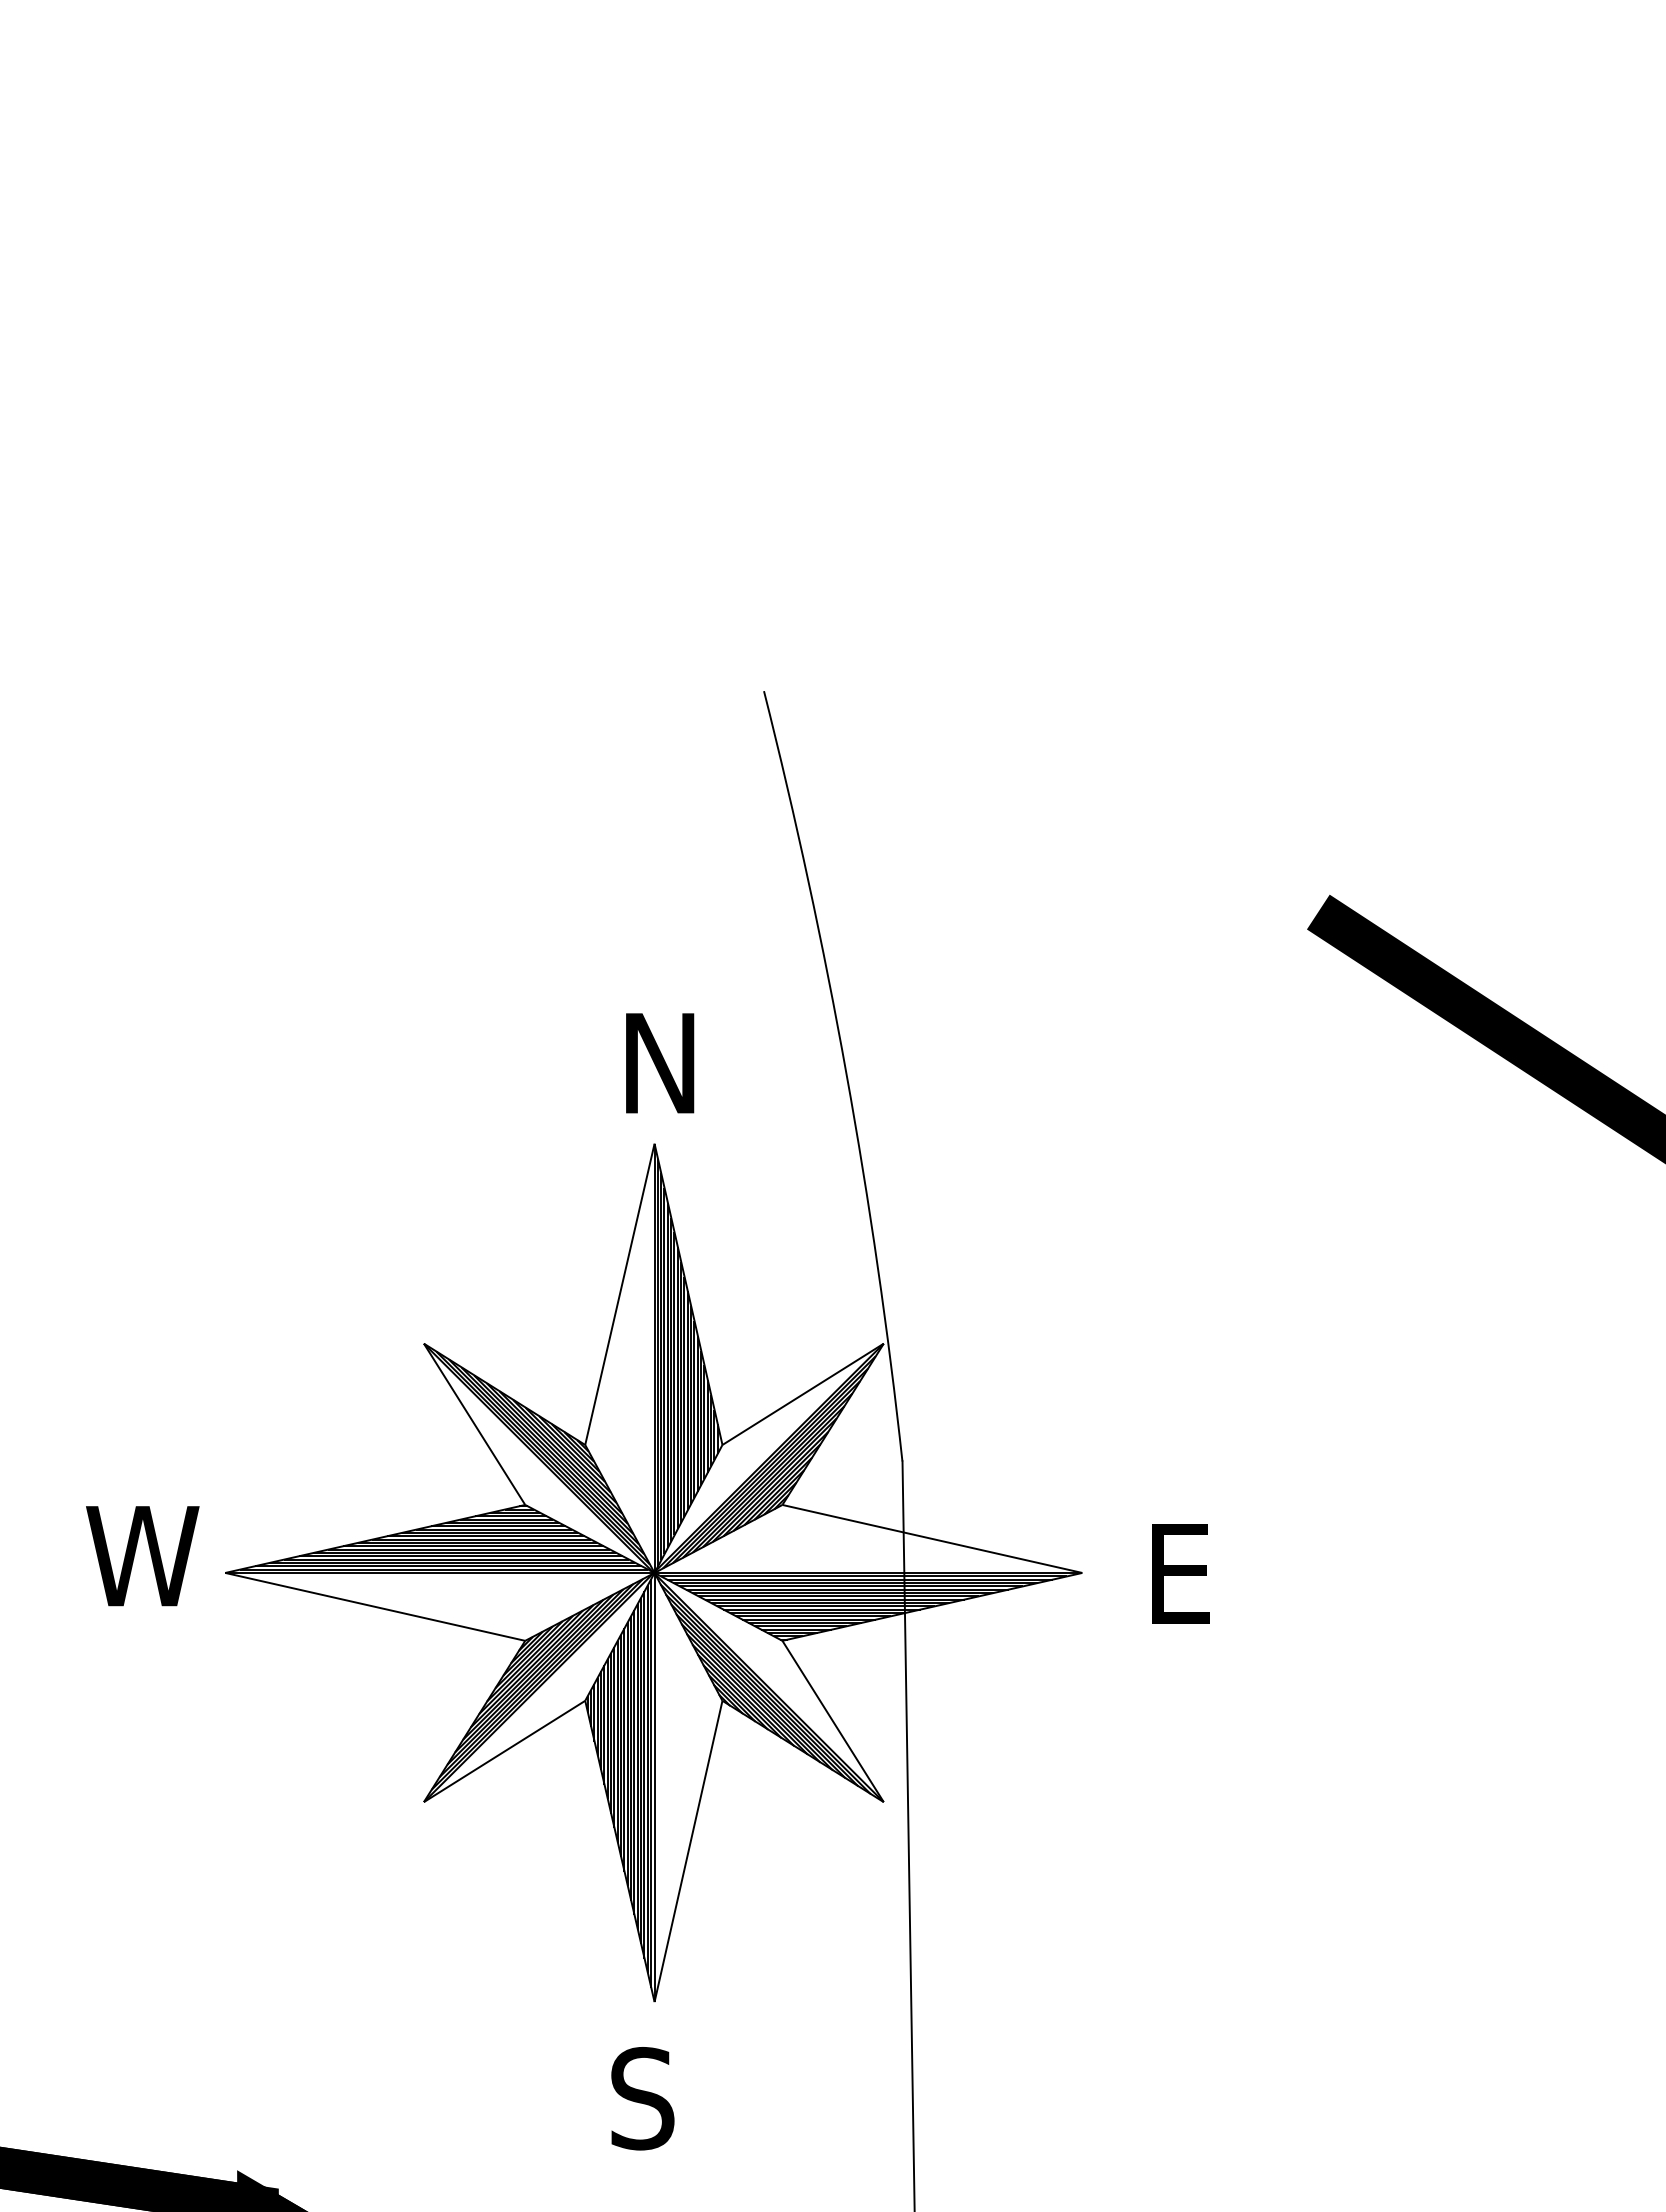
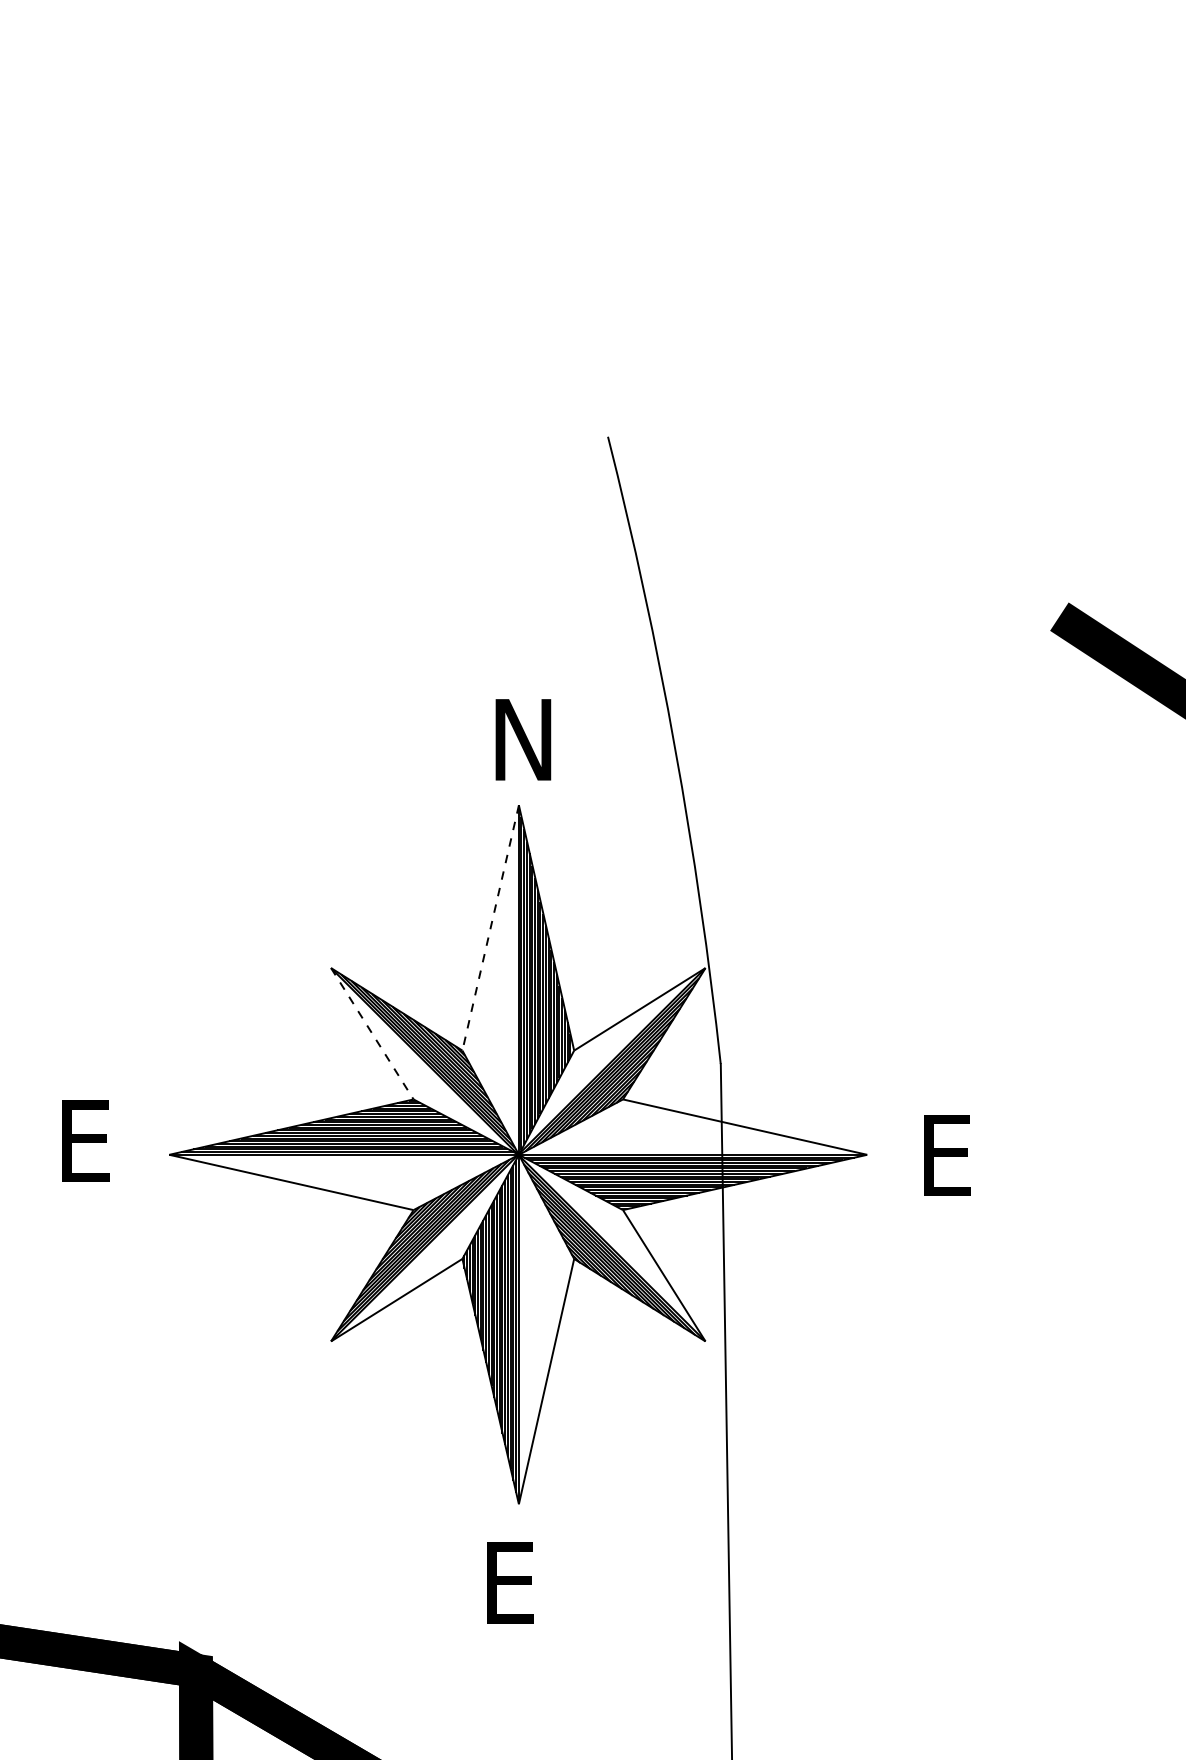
line: (619, 1294) -> (490, 928), solid -> dashed
line: (474, 1424) -> (372, 1033), solid -> dashed
text: (142, 1556) -> (101, 1141), W -> E
text: (642, 2098) -> (509, 1582), S -> E

